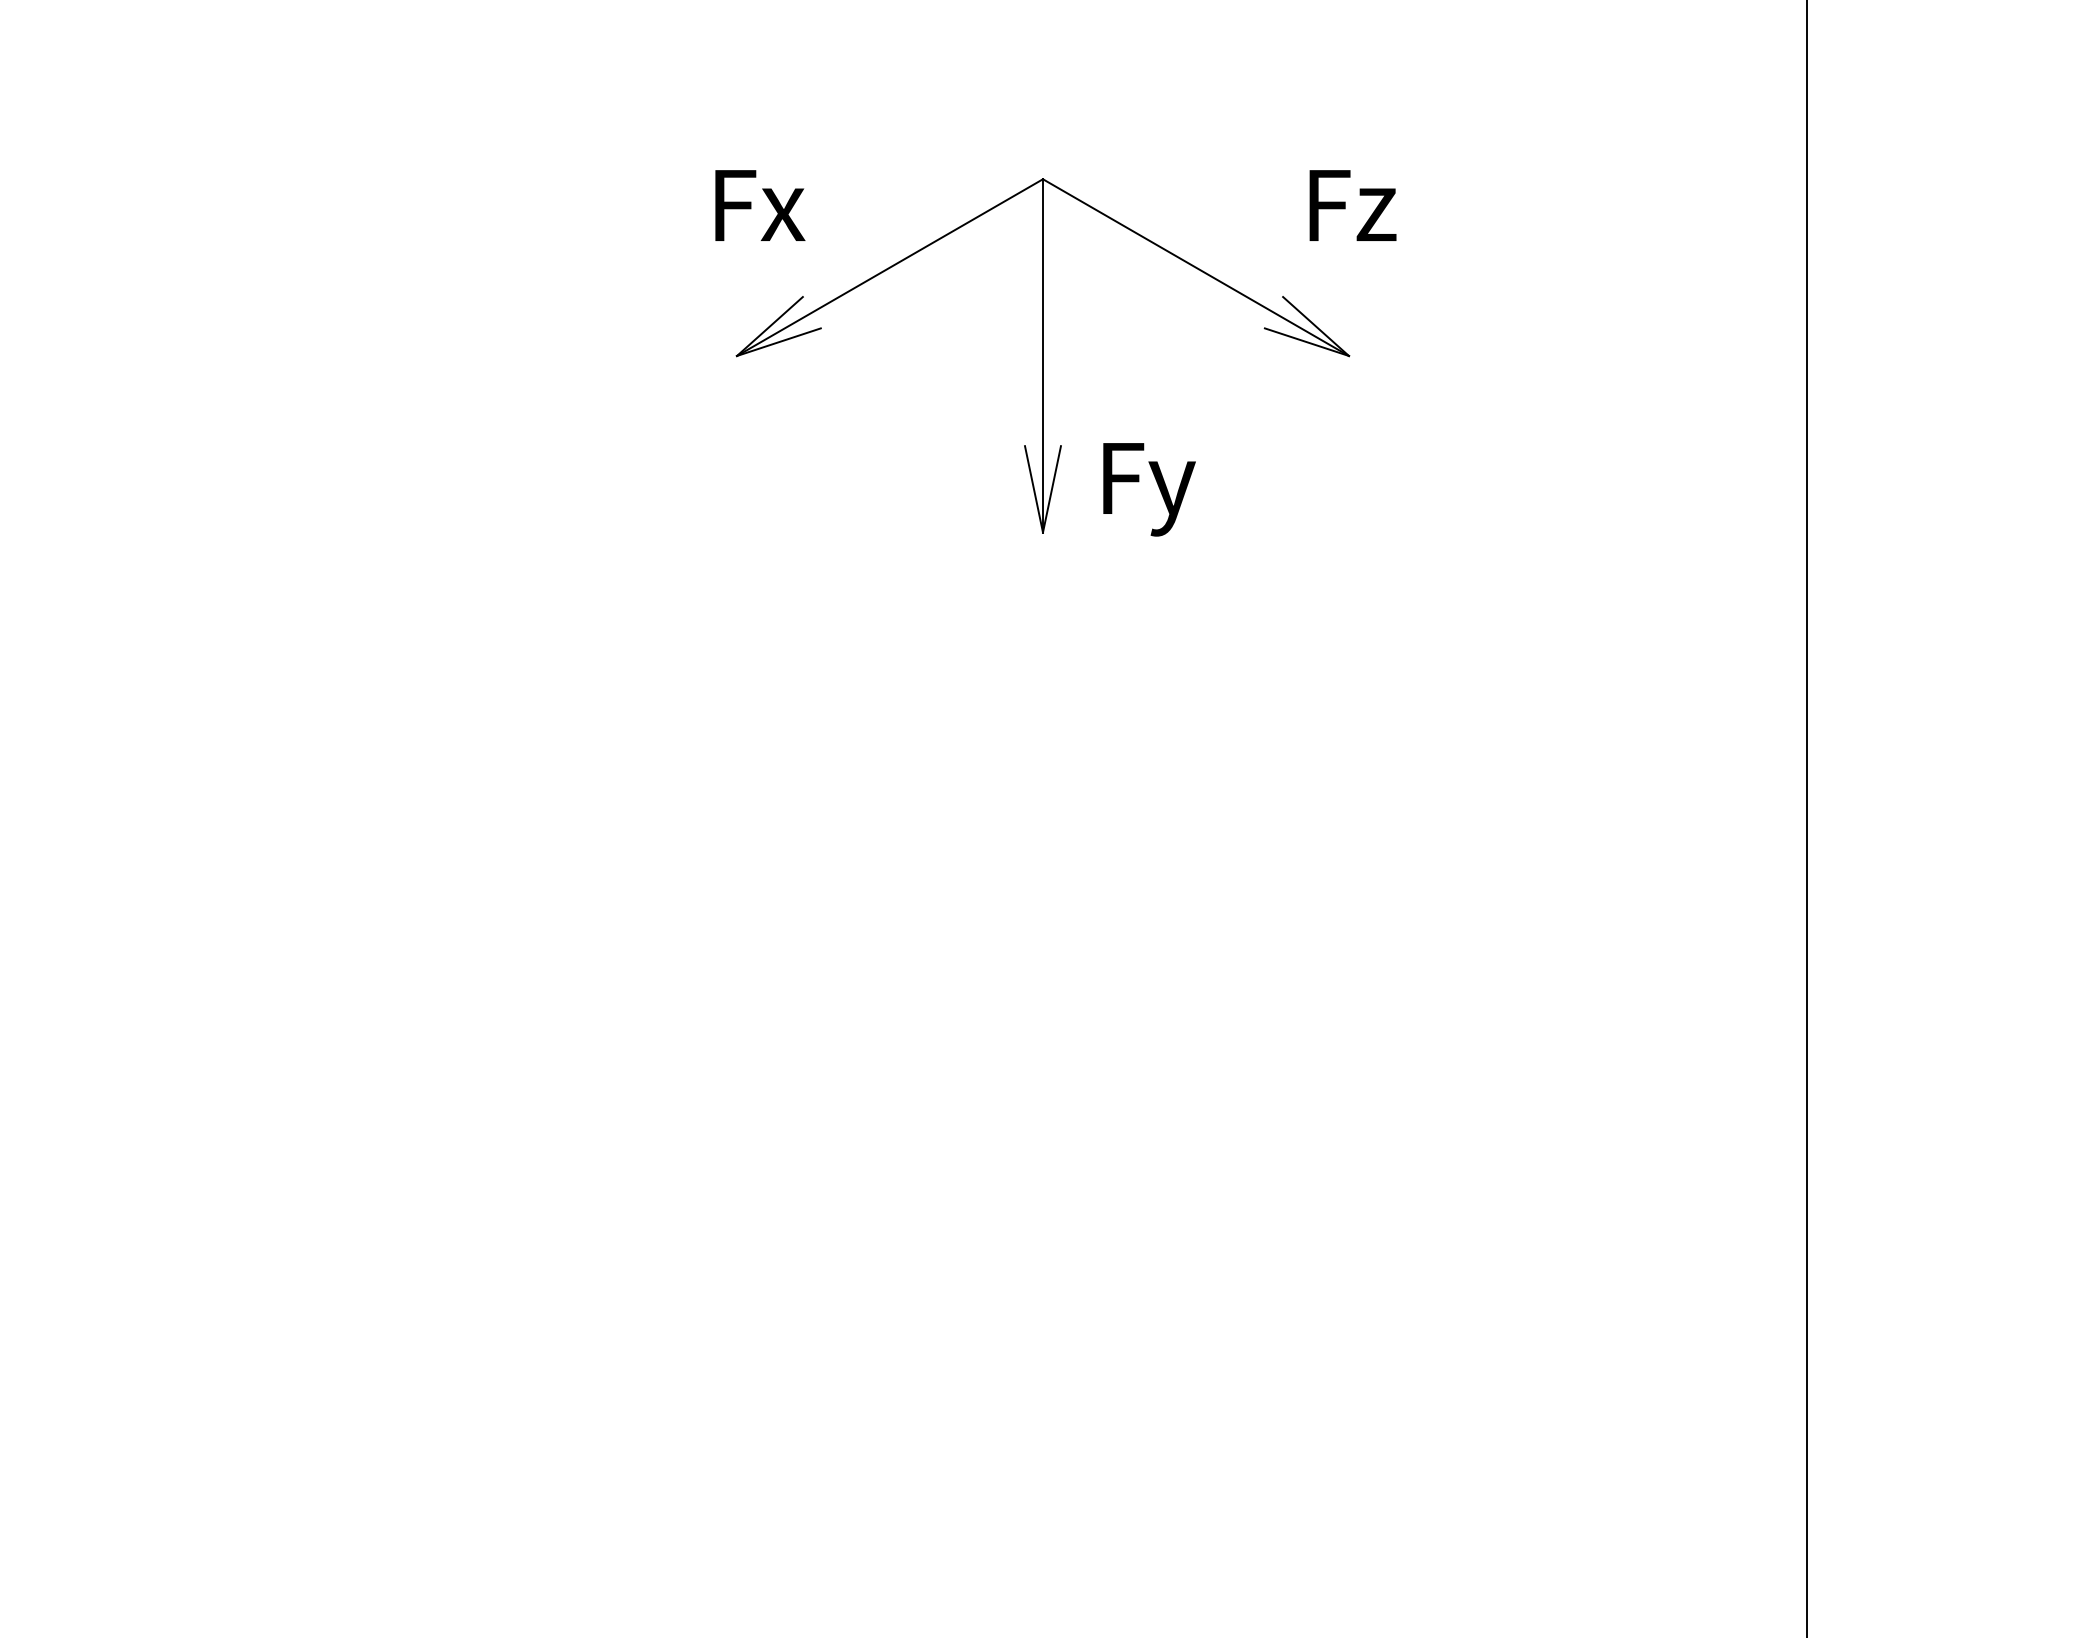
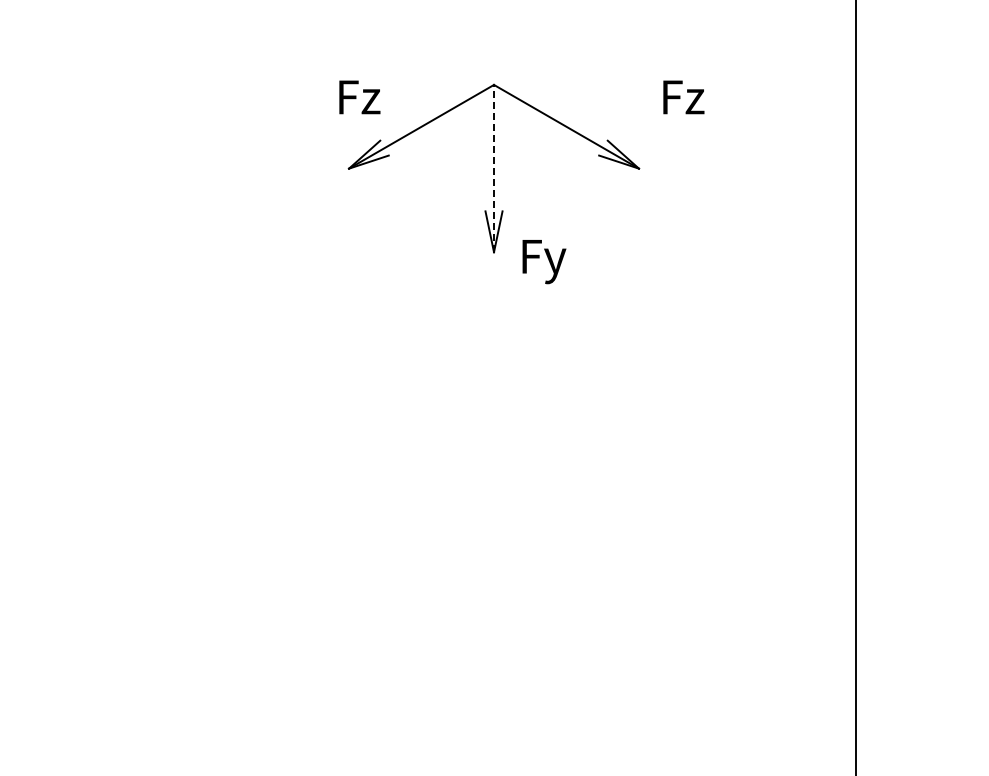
text: (759, 205) -> (359, 97), Fх -> Fz
text: (1352, 205) -> (683, 97), moved
line: (1044, 355) -> (494, 168), solid -> dashed
text: (1149, 490) -> (544, 262), moved

